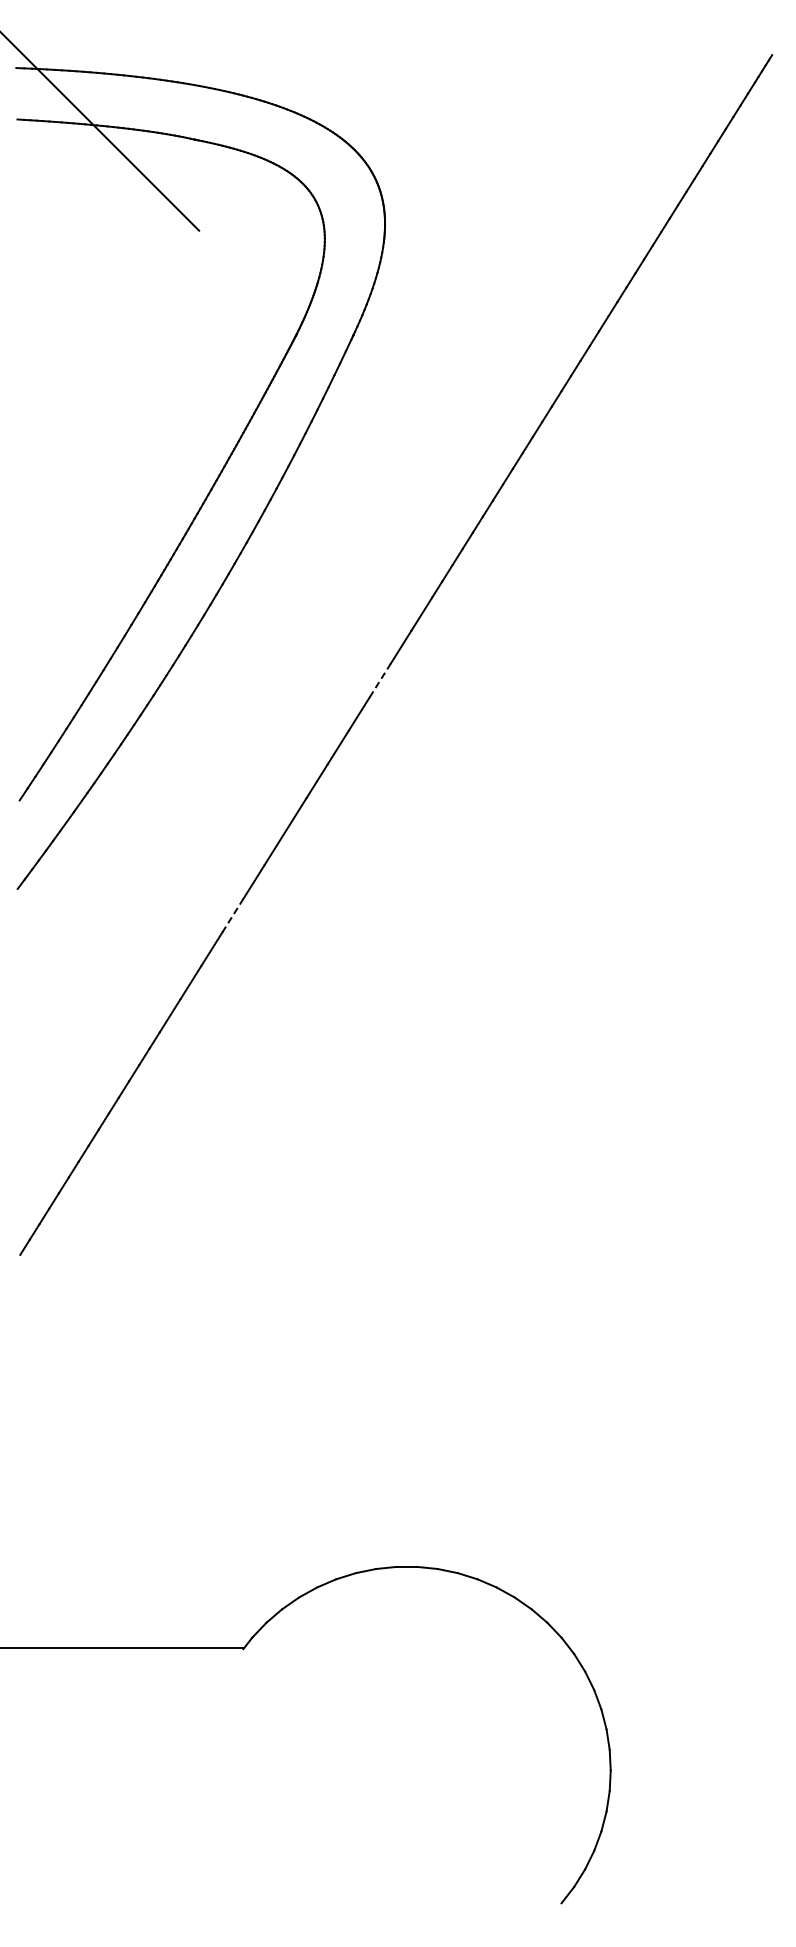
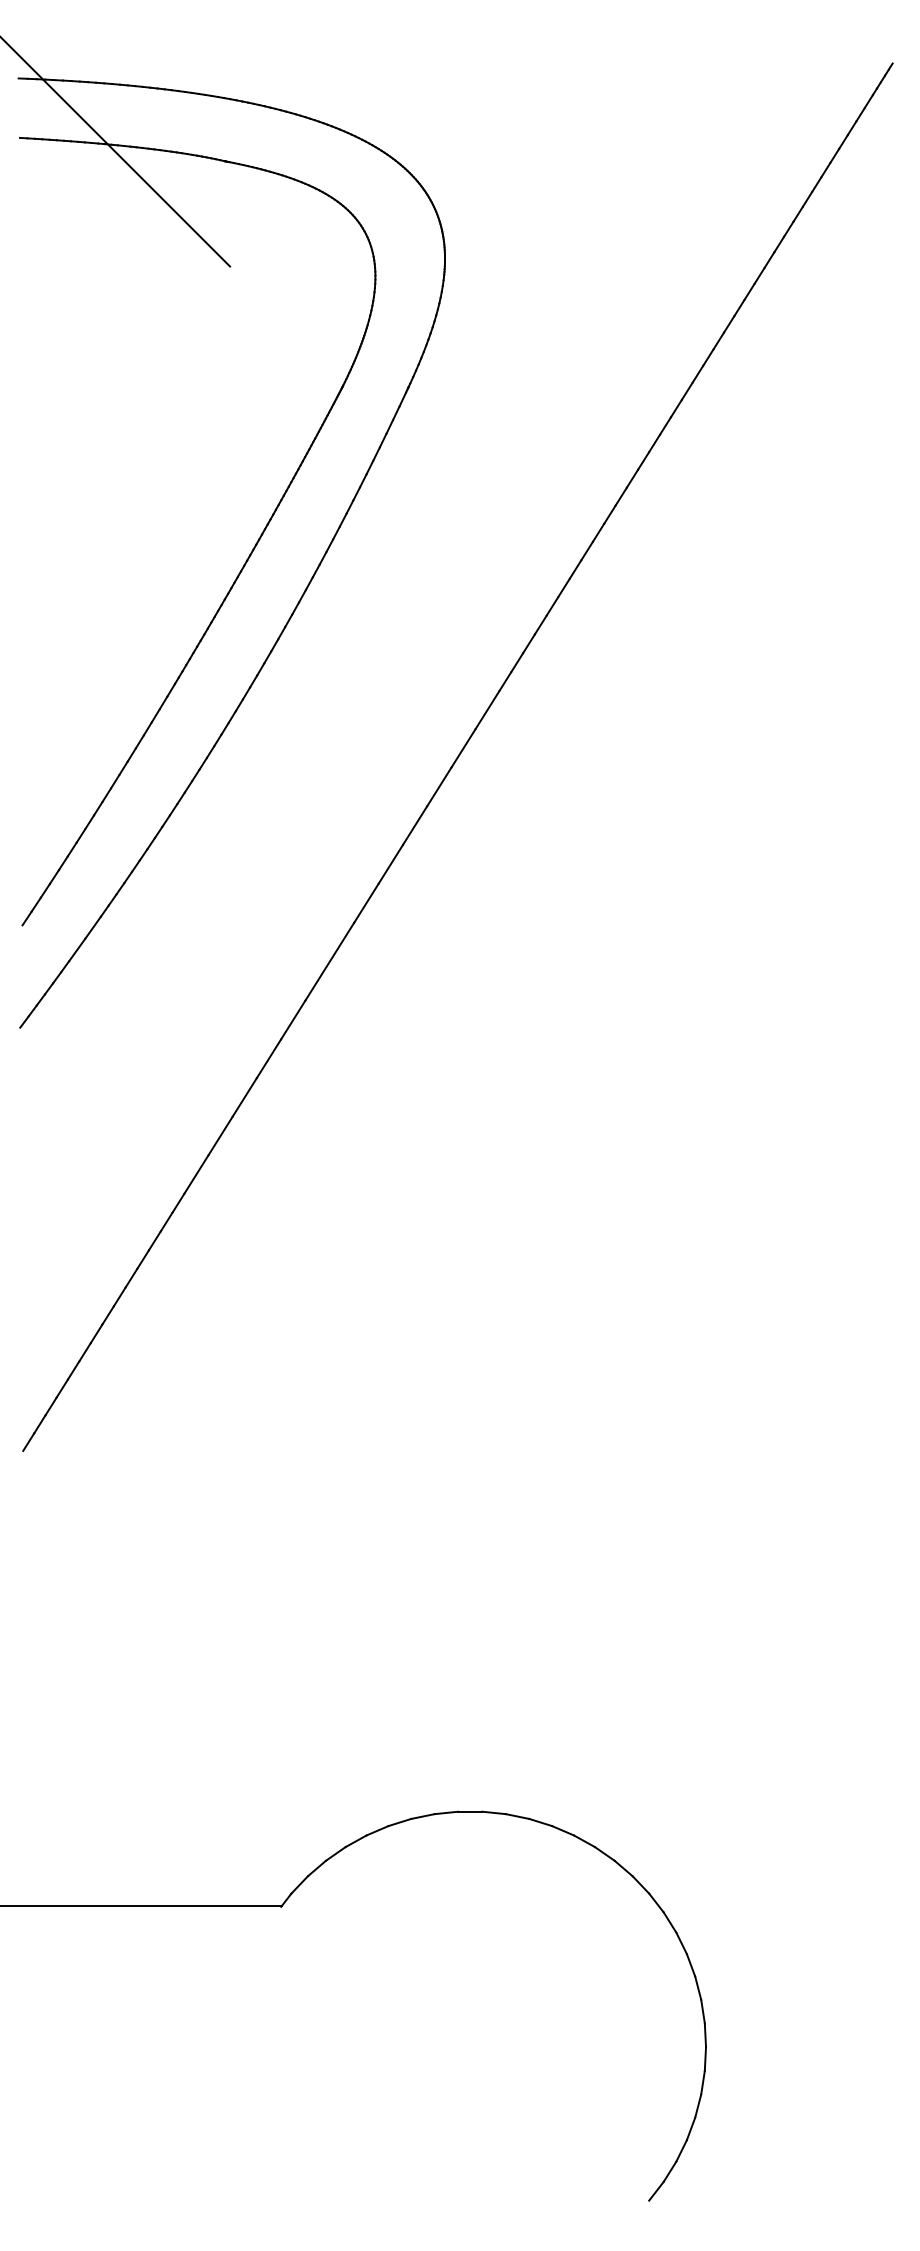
line: (380, 680) -> (439, 786), dashed -> solid
line: (232, 915) -> (268, 1058), dashed -> solid

